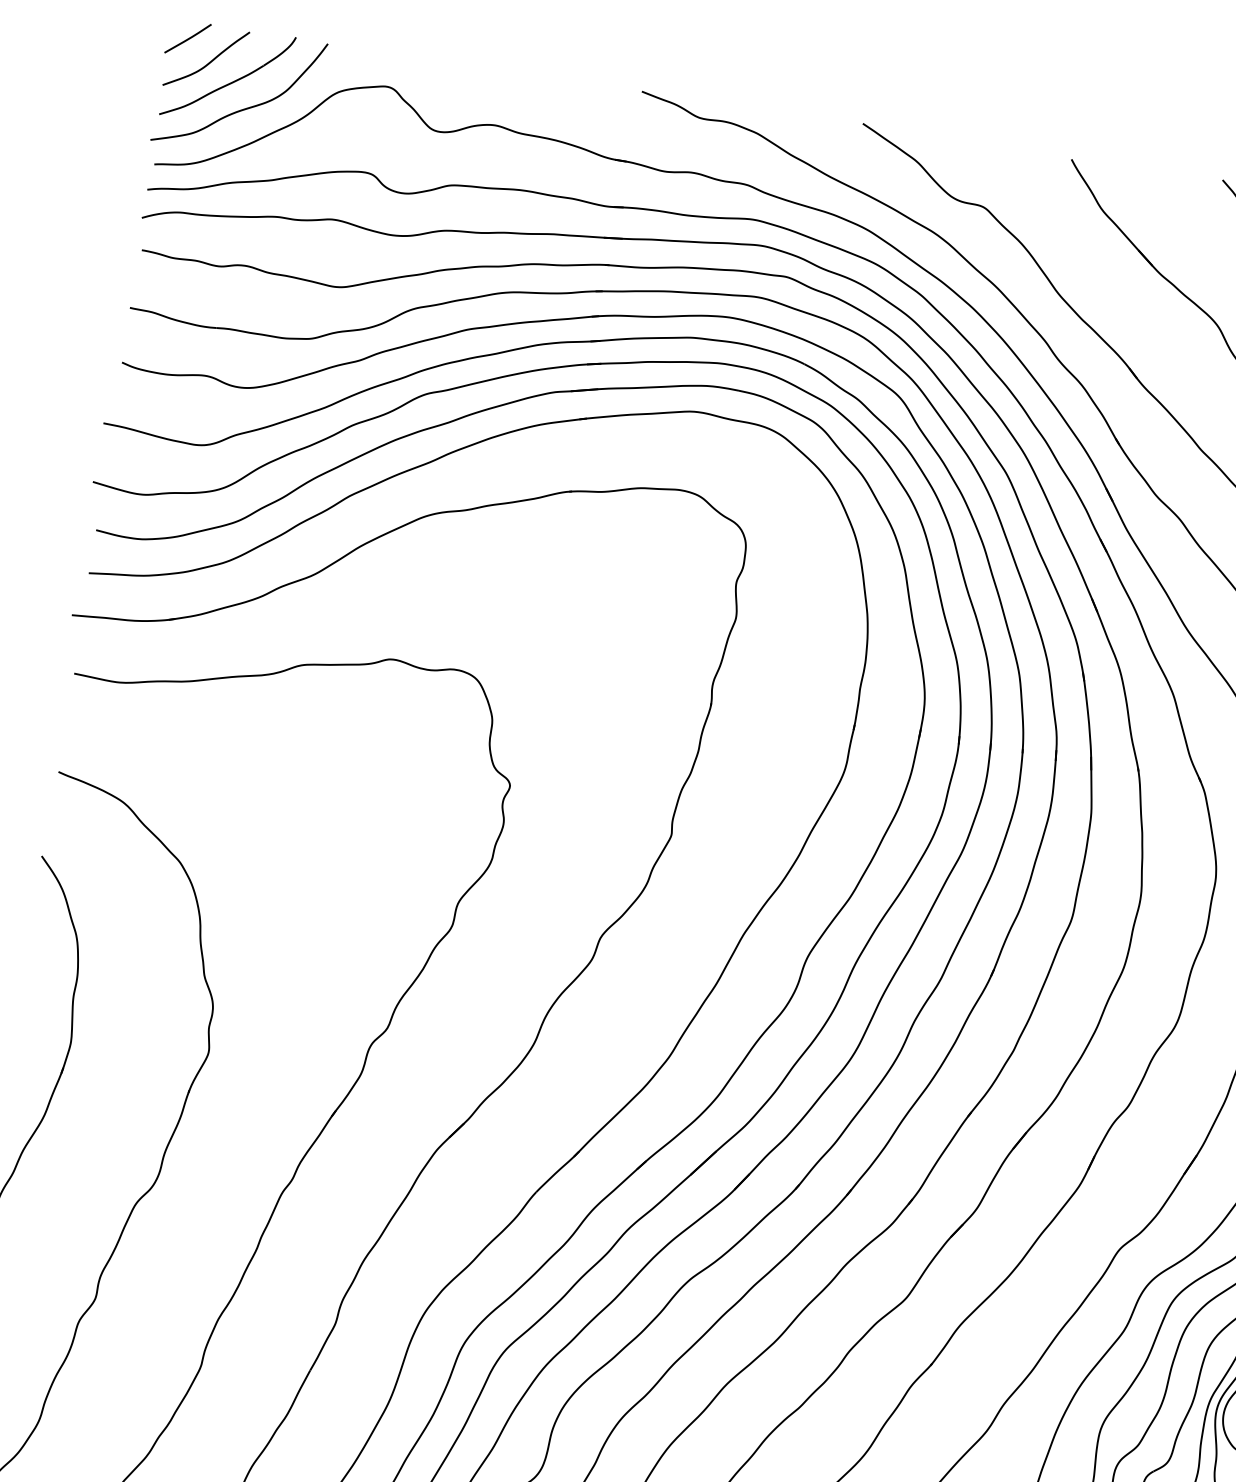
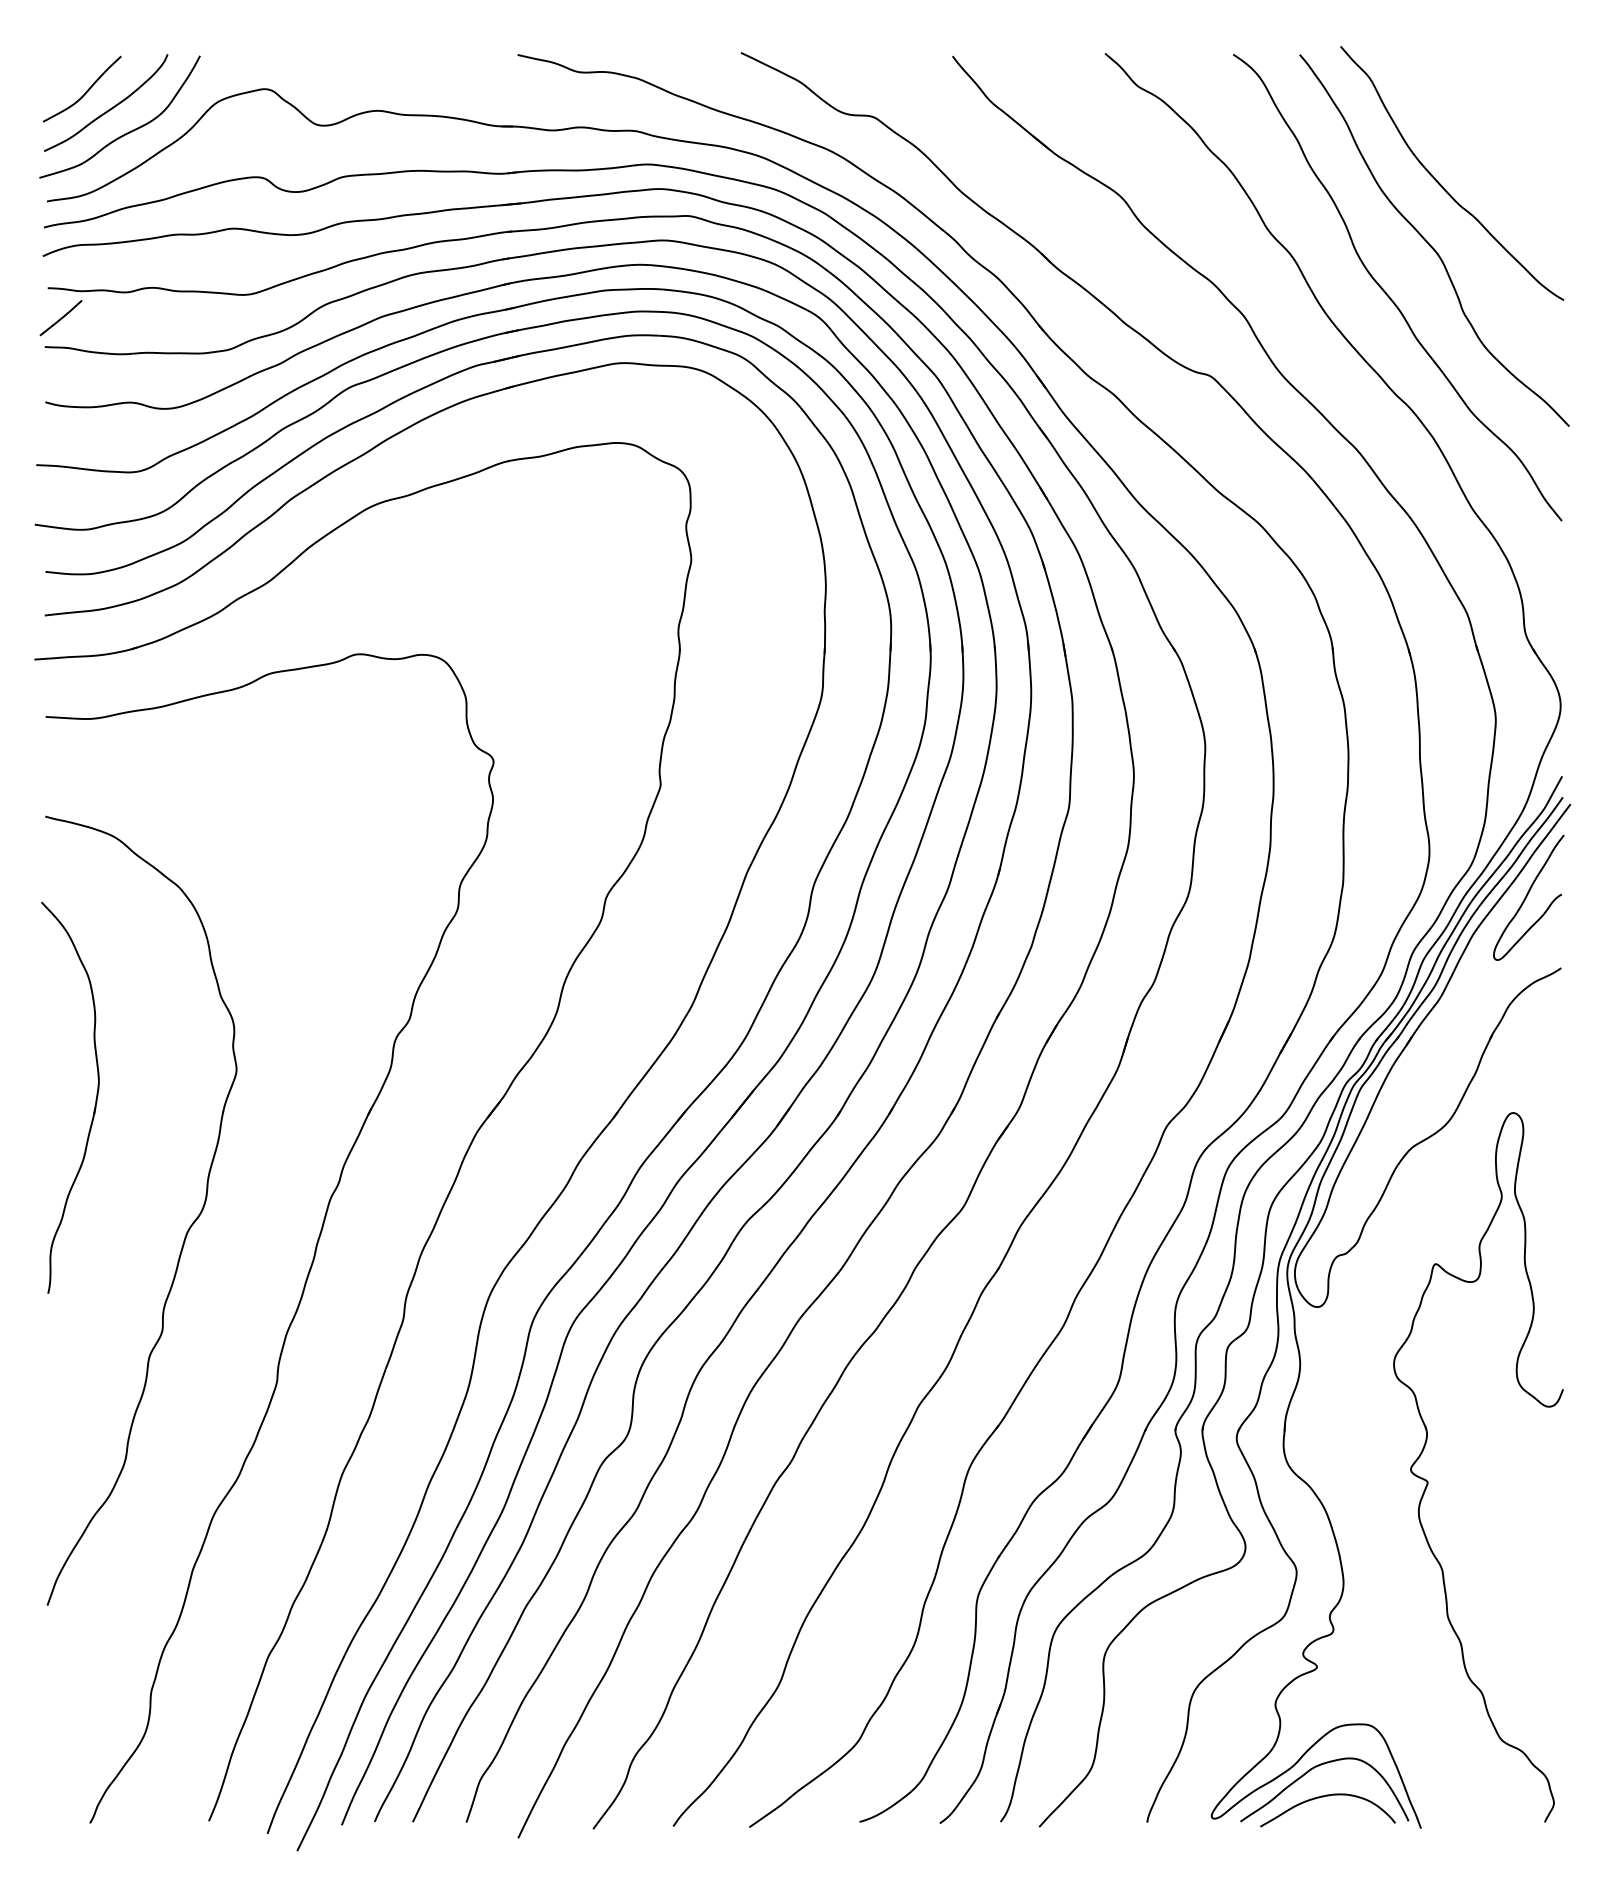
line: (187, 38) -> (60, 318), moved

